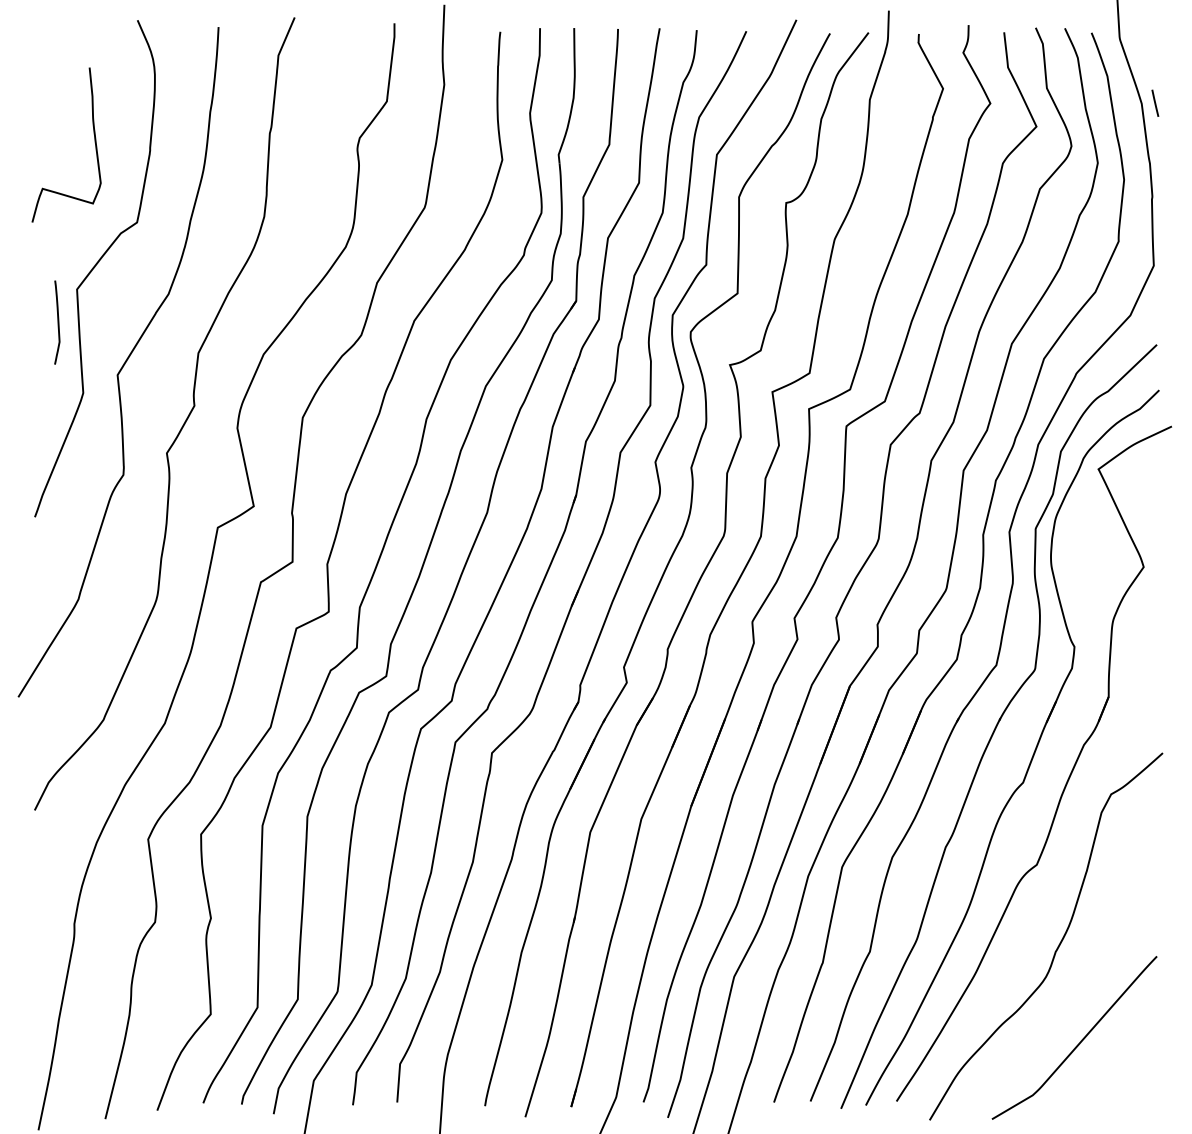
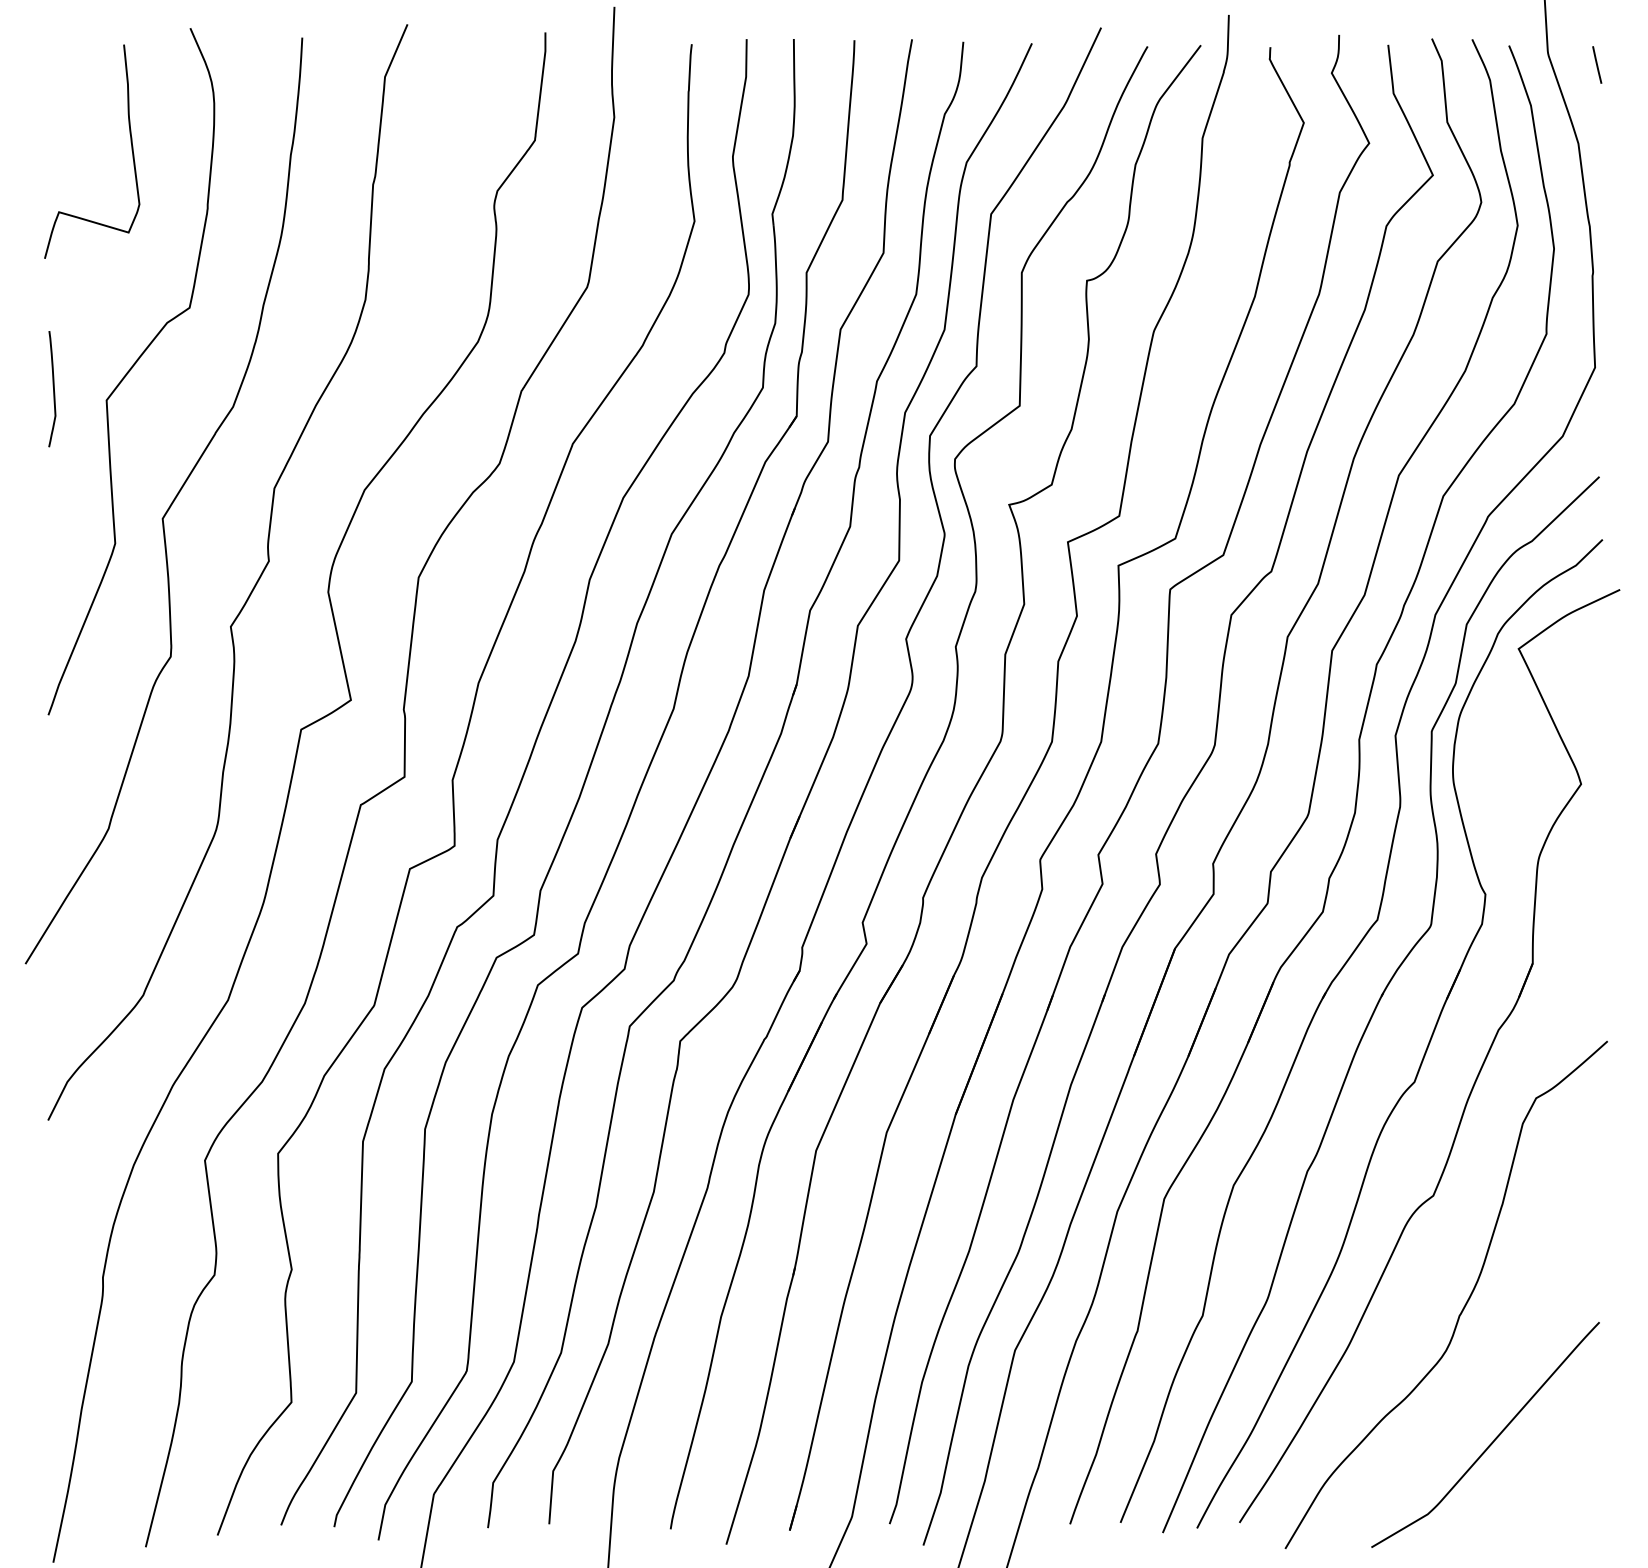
line: (1155, 102) -> (1597, 64), moved
curve: (95, 144) -> (131, 150), moved
curve: (58, 322) -> (53, 389), moved

